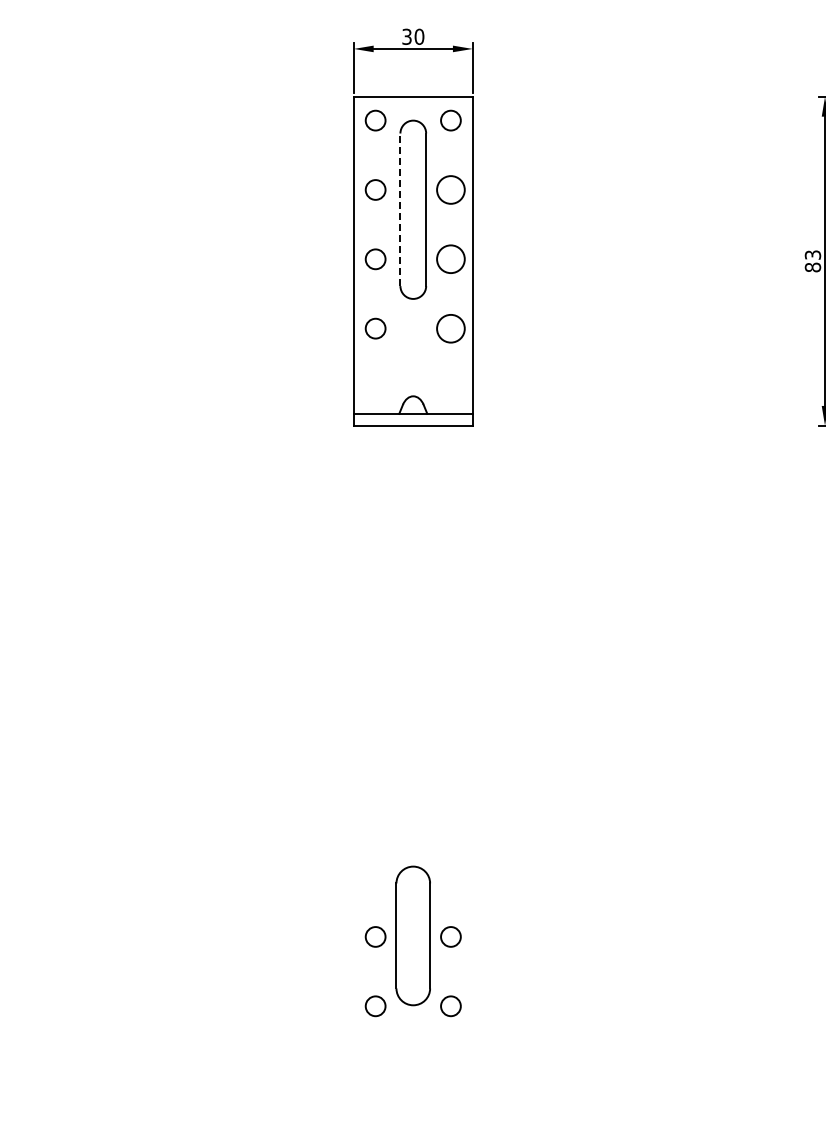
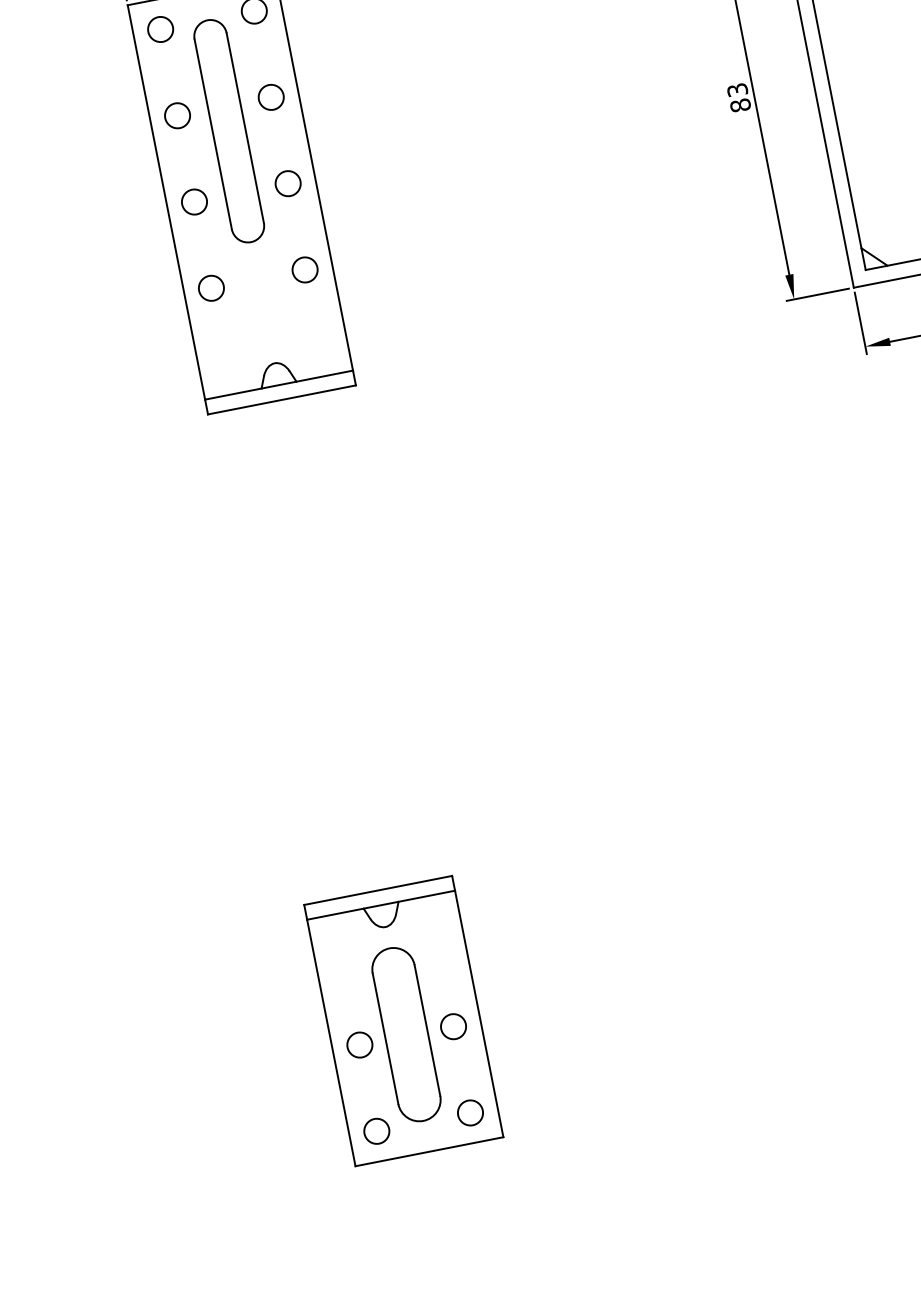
circle: (450, 189) -> (270, 96), size x0.71
line: (400, 209) -> (213, 133), dashed -> solid
circle: (450, 259) -> (287, 183), size x0.71
circle: (450, 328) -> (304, 269), size x0.71
part: (413, 924) -> (403, 1020), added

